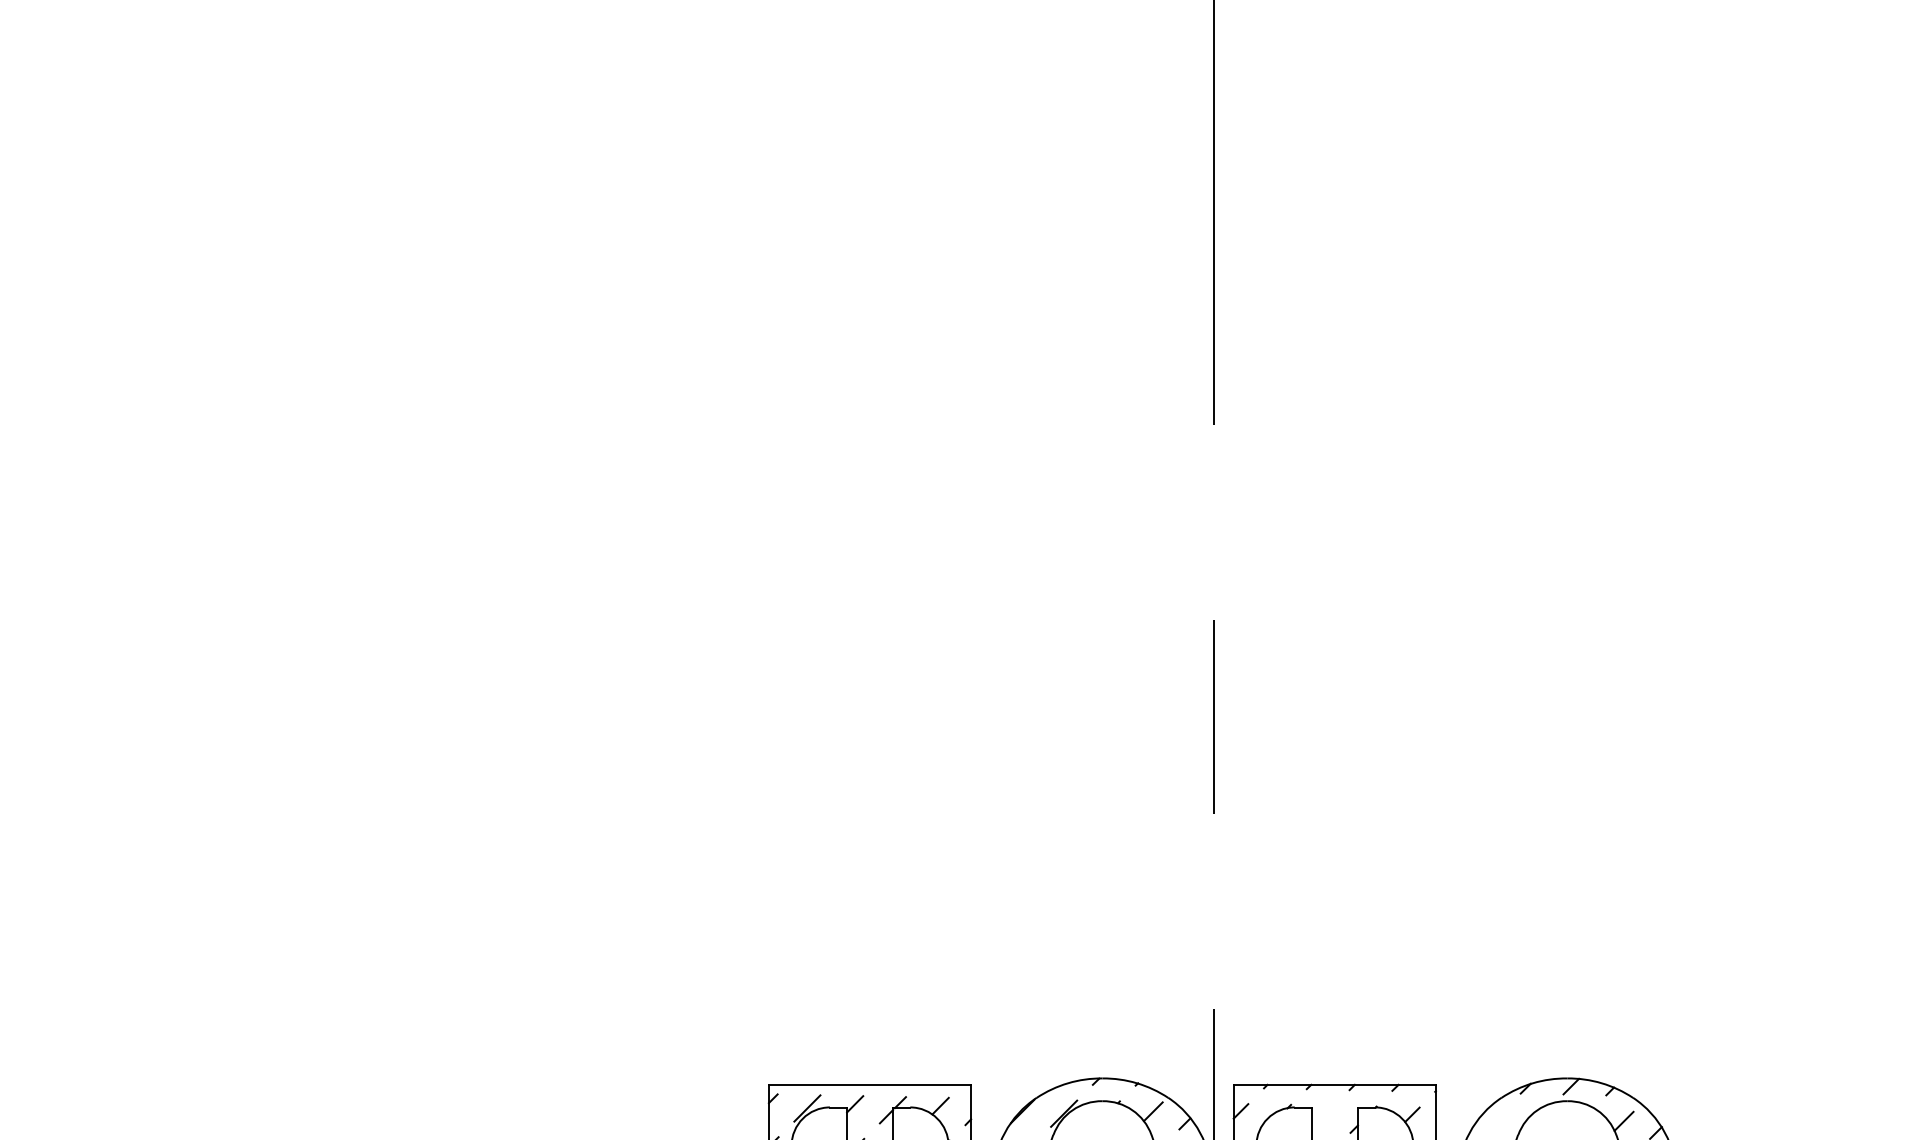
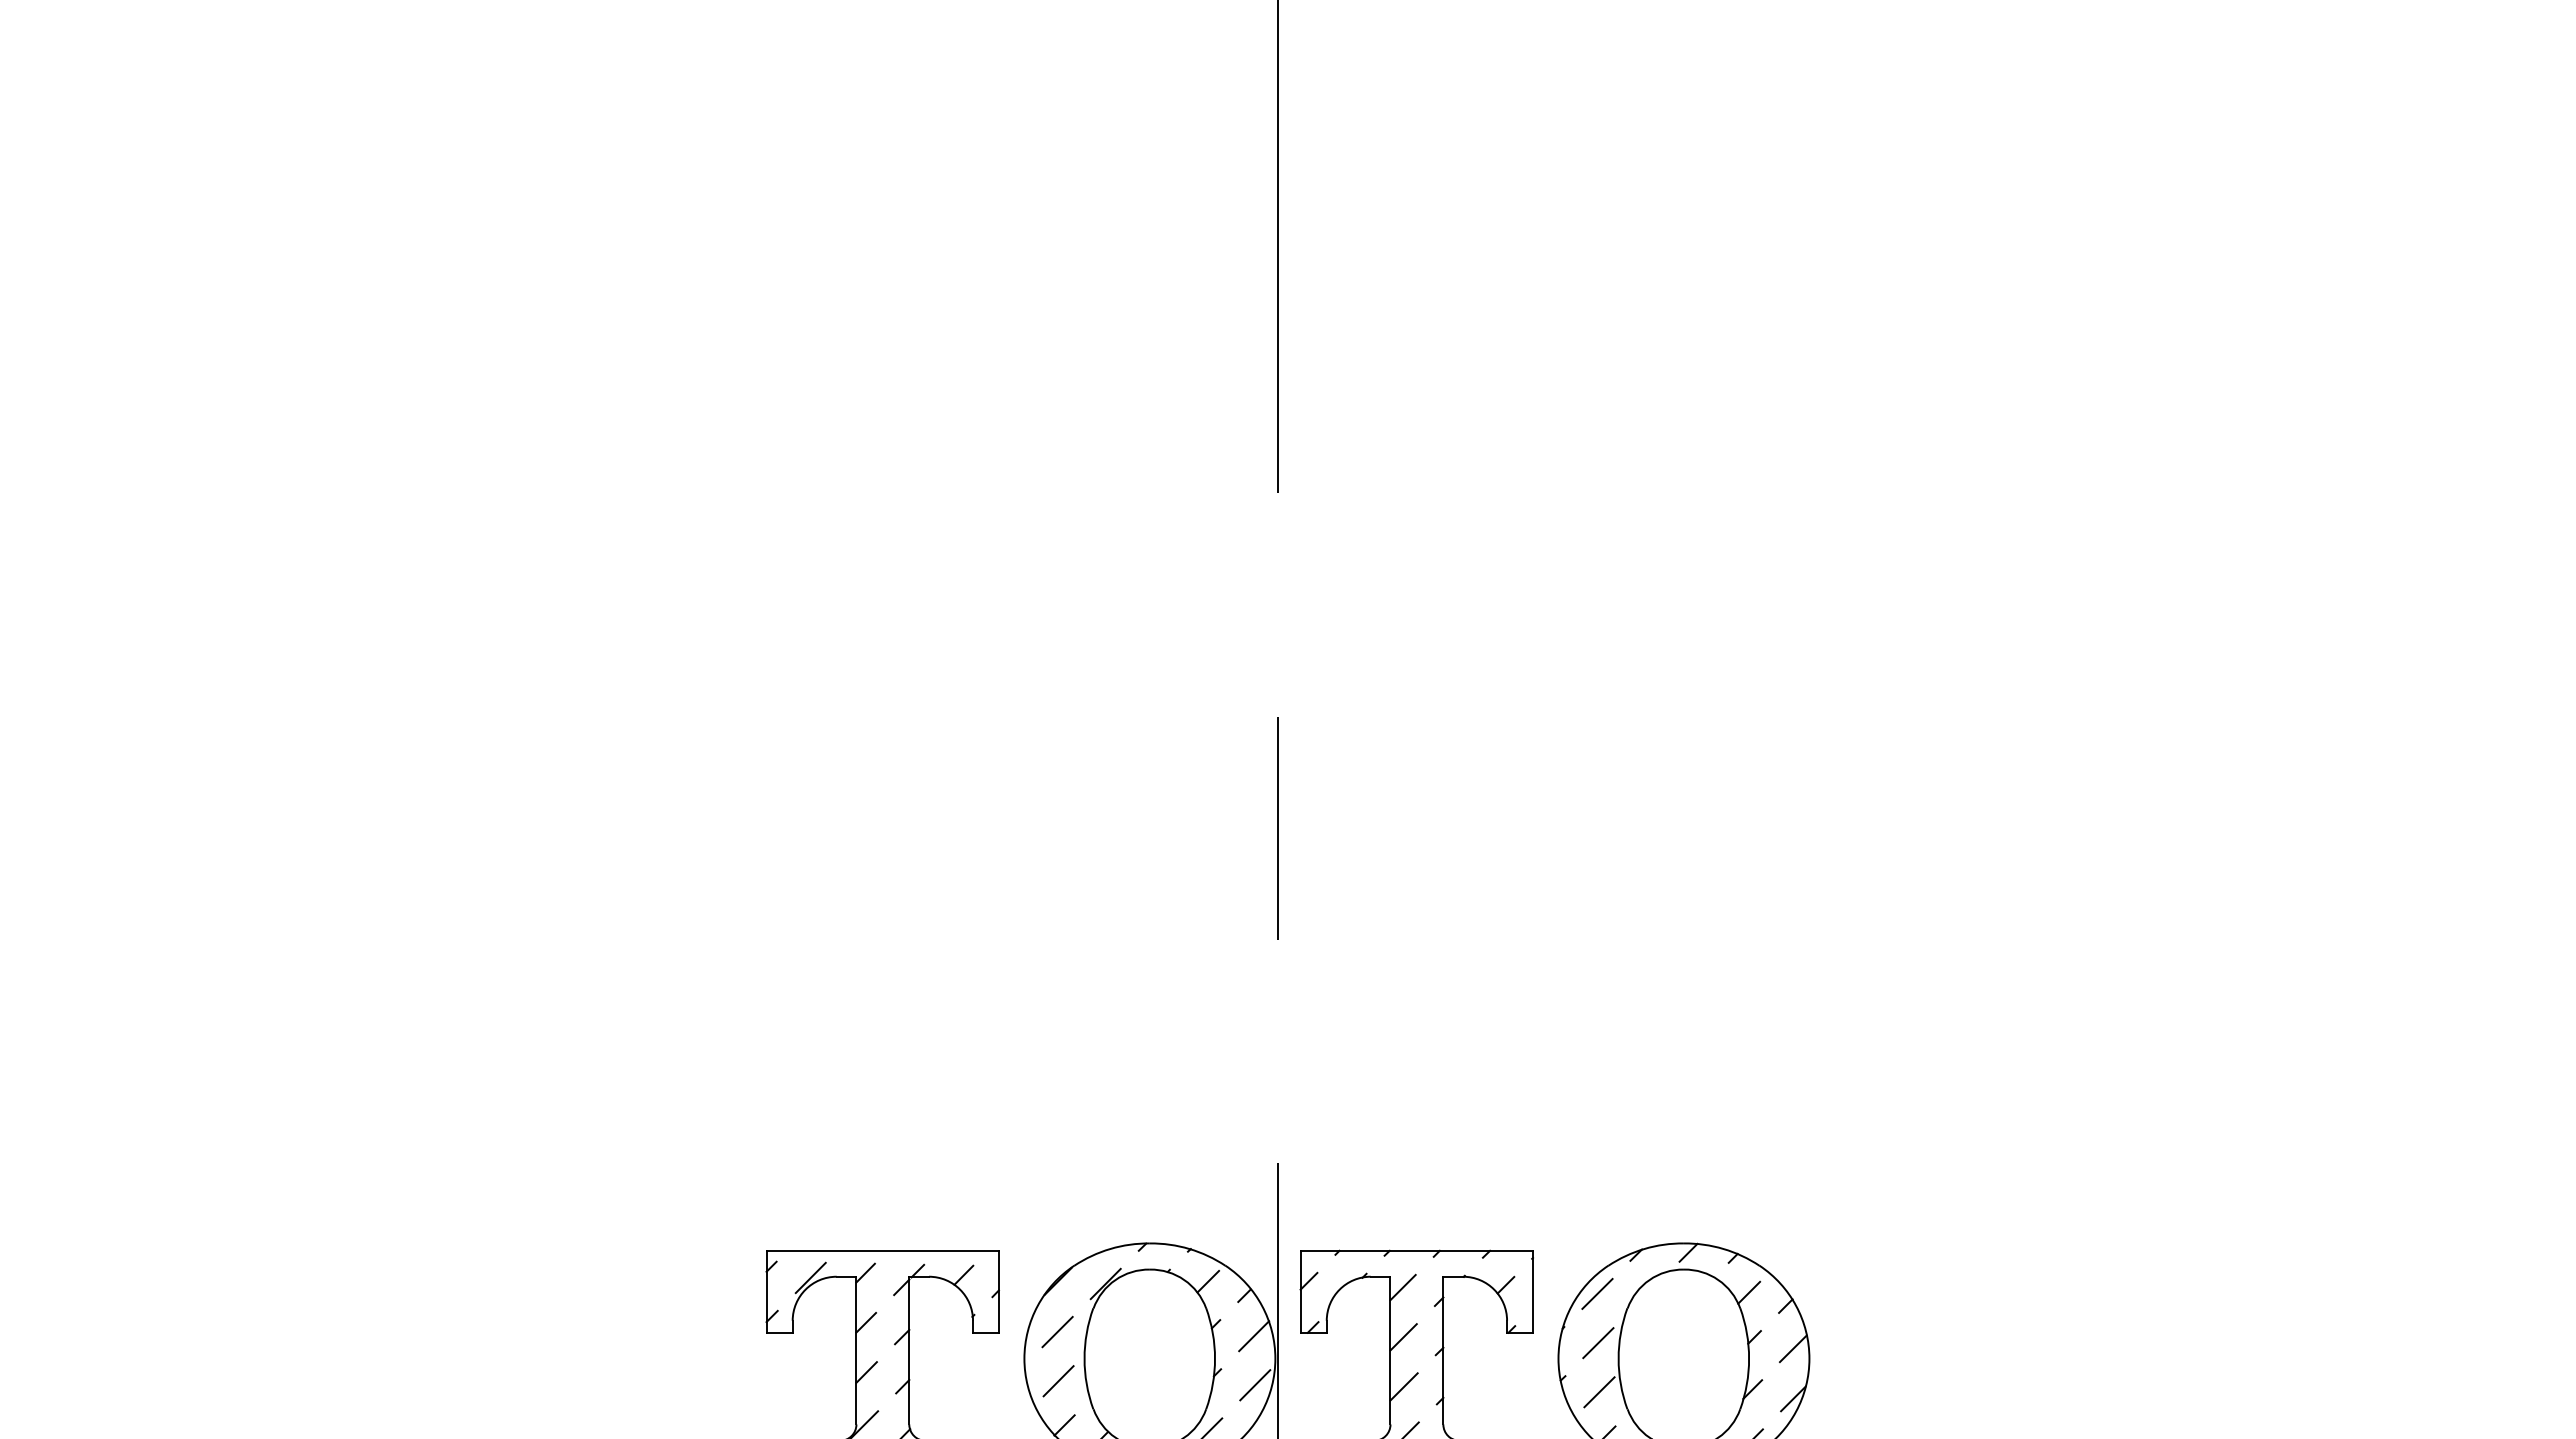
line: (1322, 1116) -> (1402, 1287), added
line: (1492, 1122) -> (1597, 1293), added

